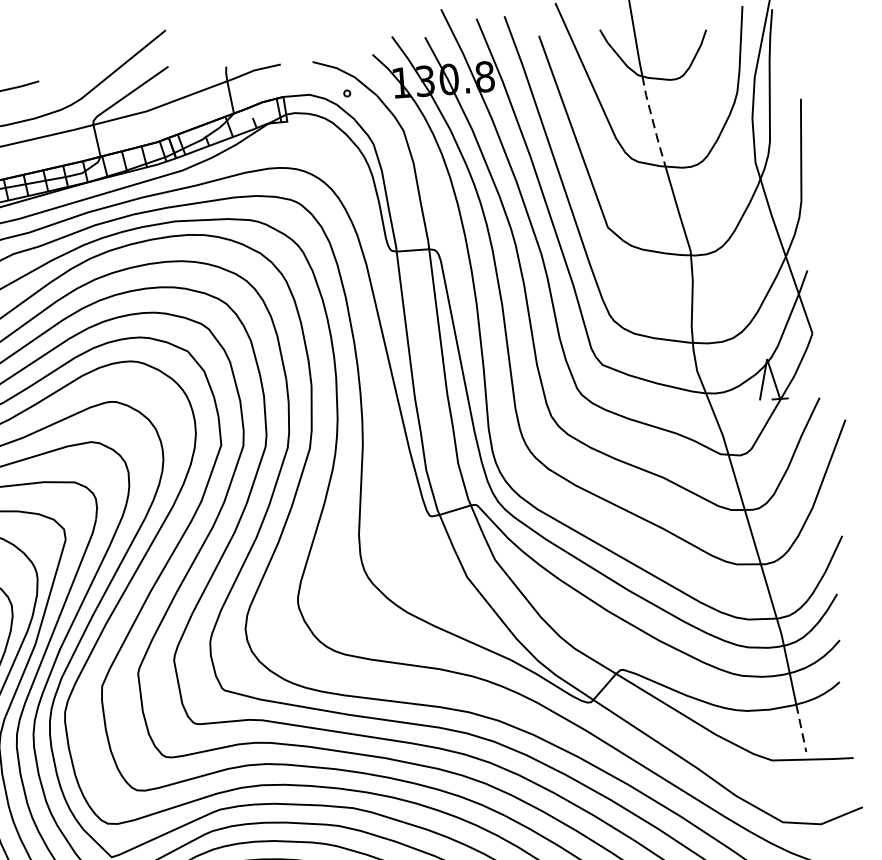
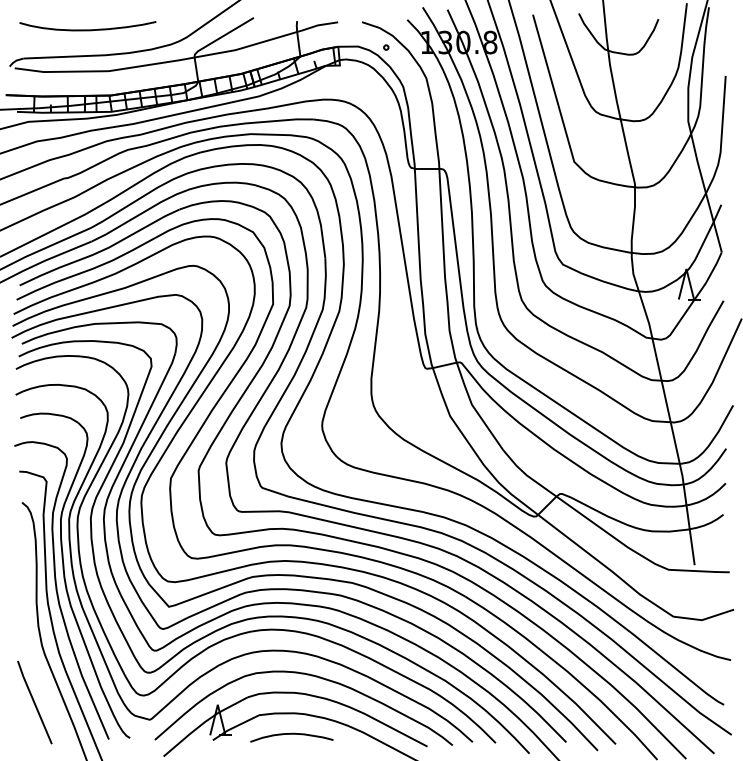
line: (652, 122) -> (613, 85), dashed -> solid
line: (801, 728) -> (692, 547), dashed -> solid

